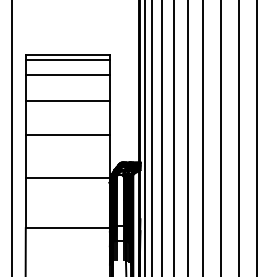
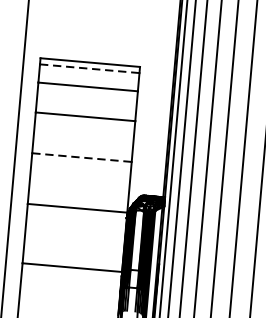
line: (68, 60) -> (90, 69), solid -> dashed
line: (68, 135) -> (82, 158), solid -> dashed

